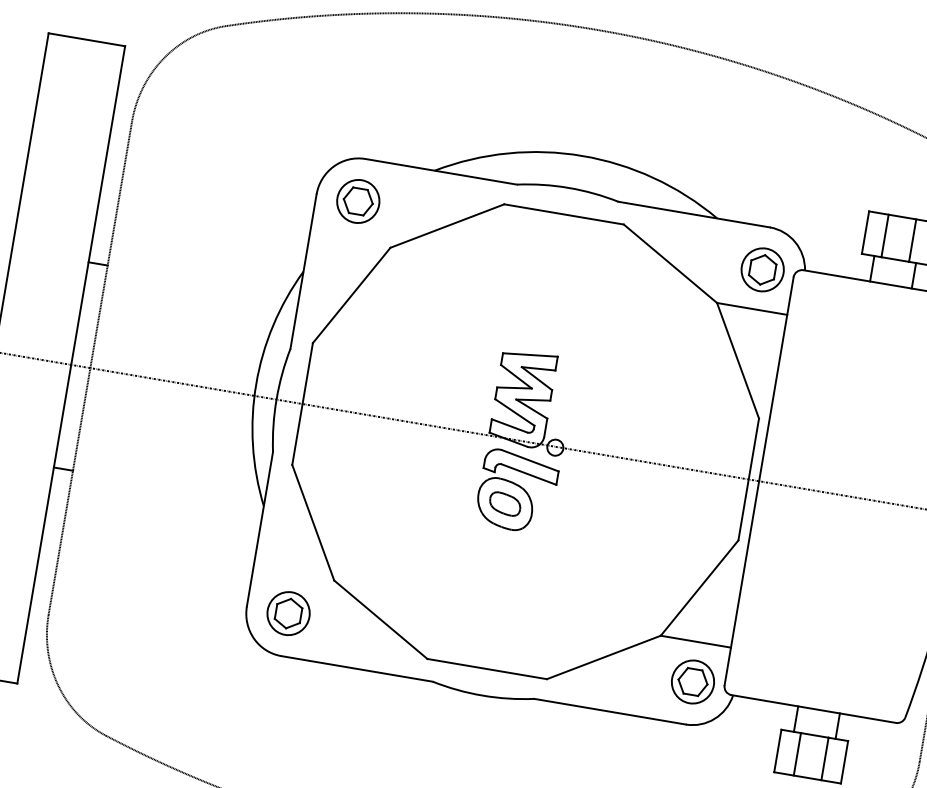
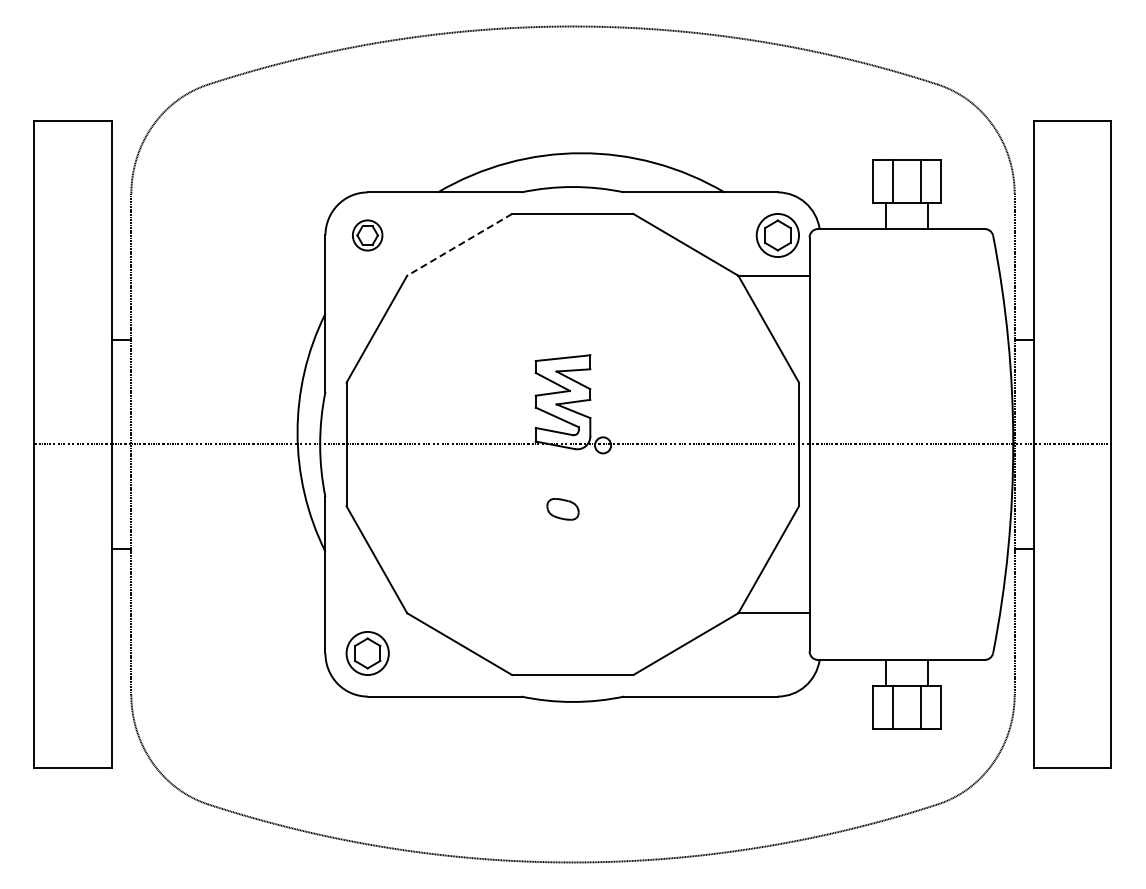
part: (358, 201) -> (367, 235), size x0.7
line: (447, 225) -> (459, 244), solid -> dashed
part: (517, 491) -> (572, 494), removed
part: (692, 681) -> (777, 653), removed

